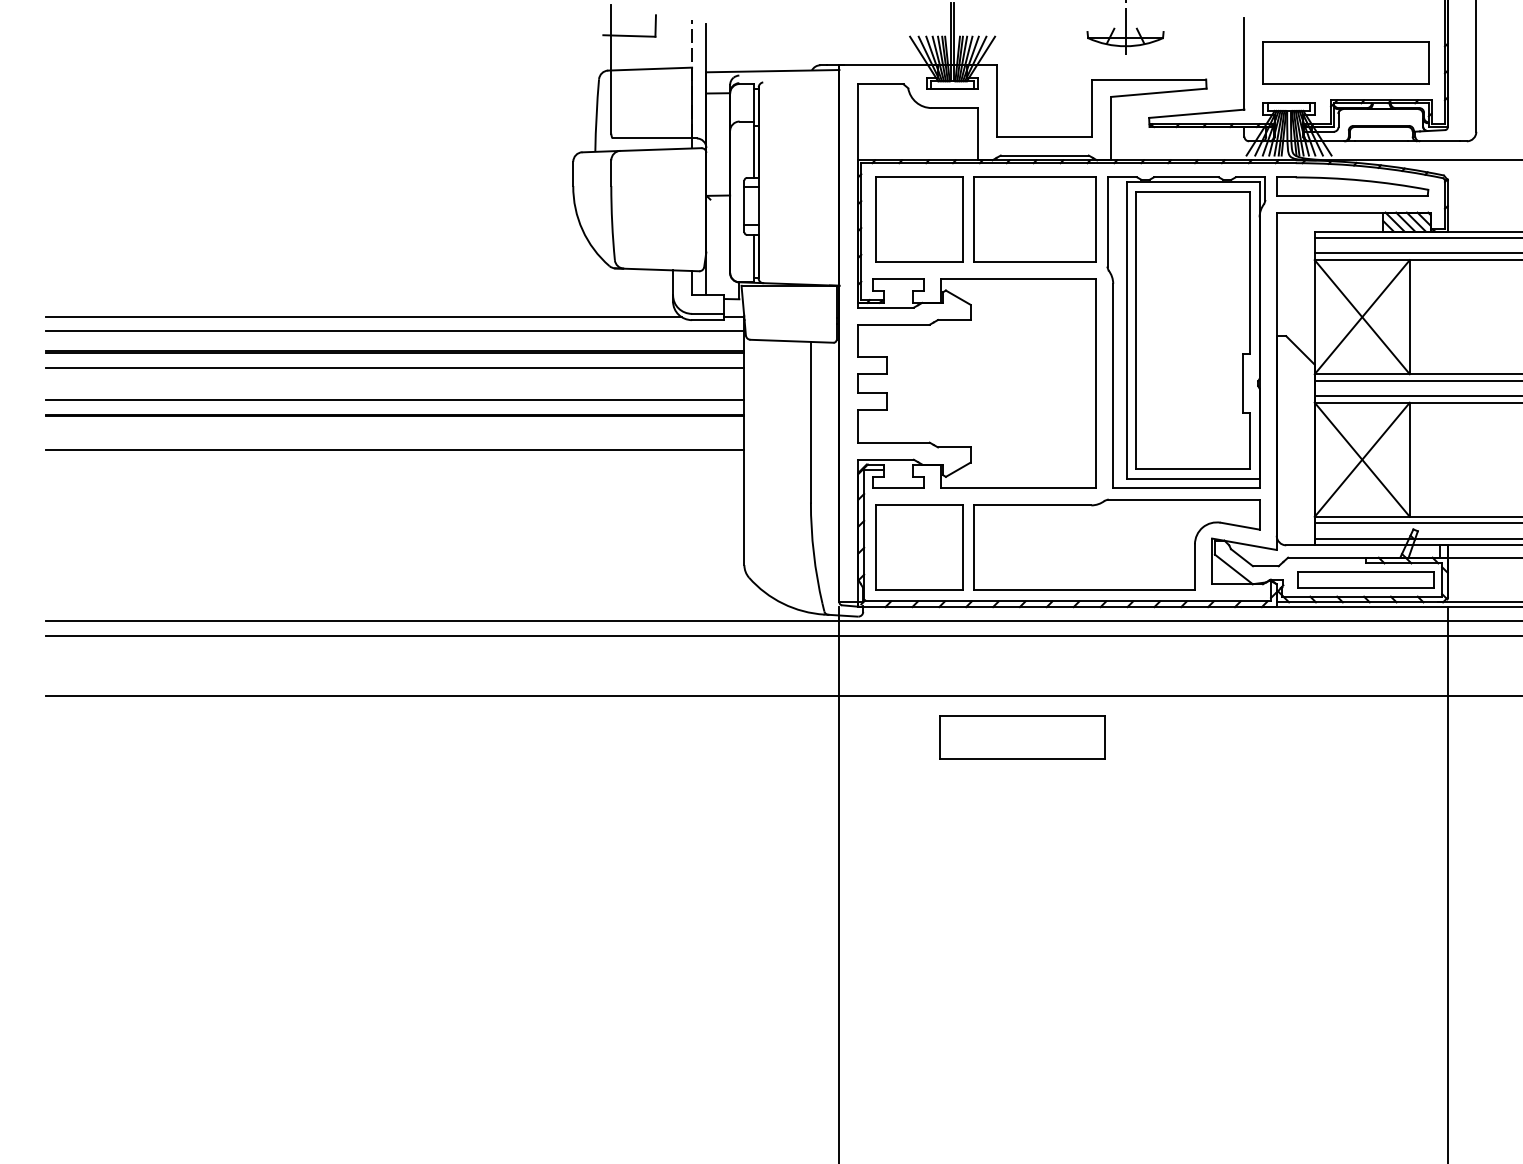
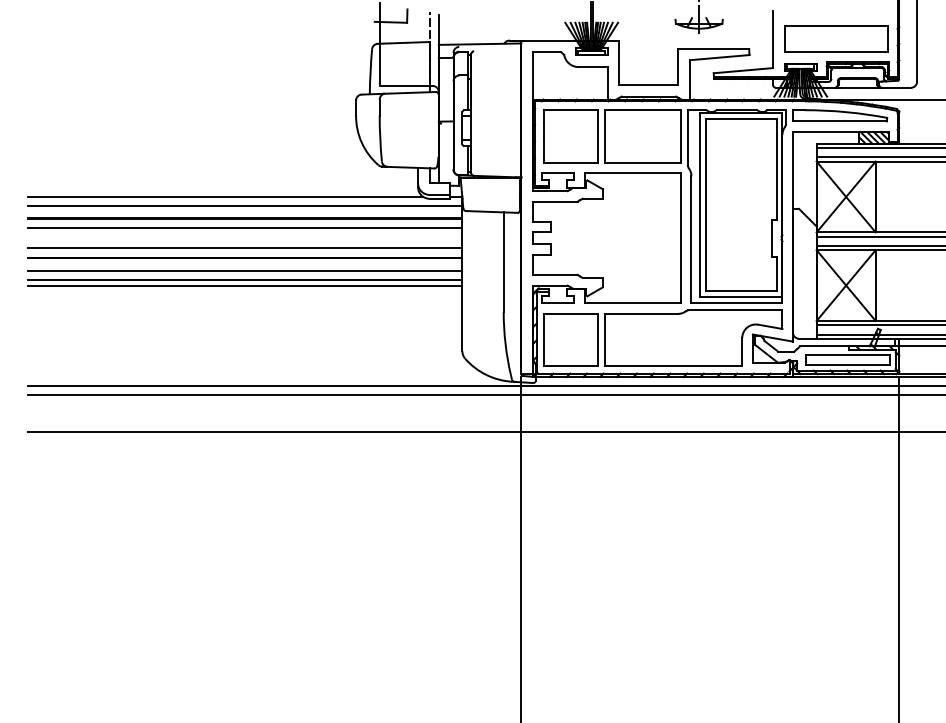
line: (395, 435) -> (245, 270), added
line: (395, 459) -> (245, 285), added
part: (1023, 736) -> (635, 457), removed

